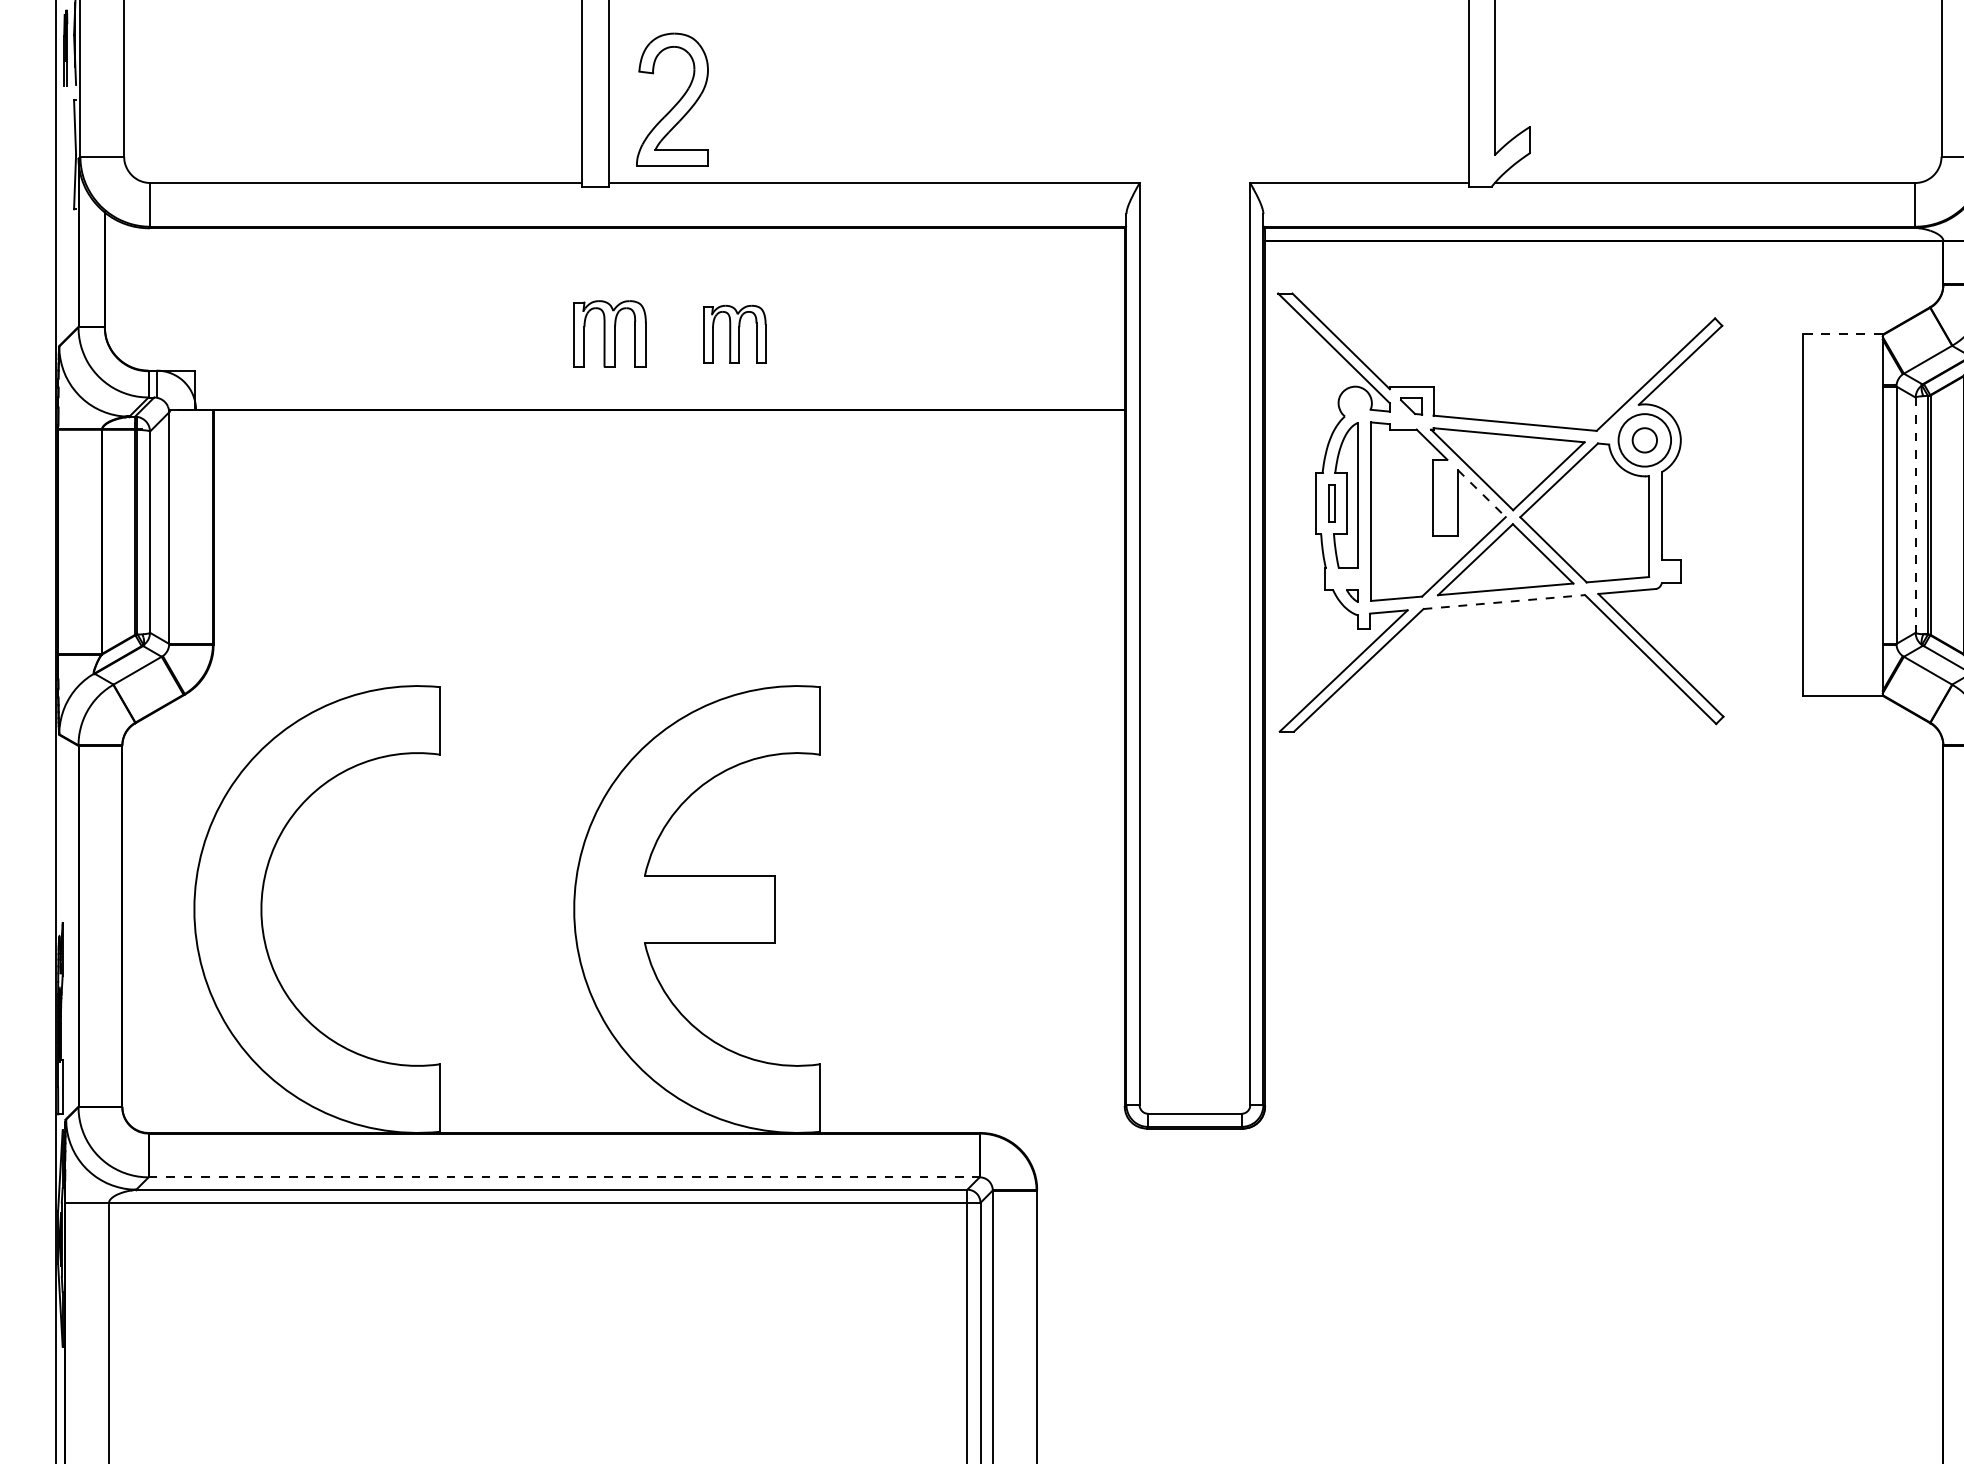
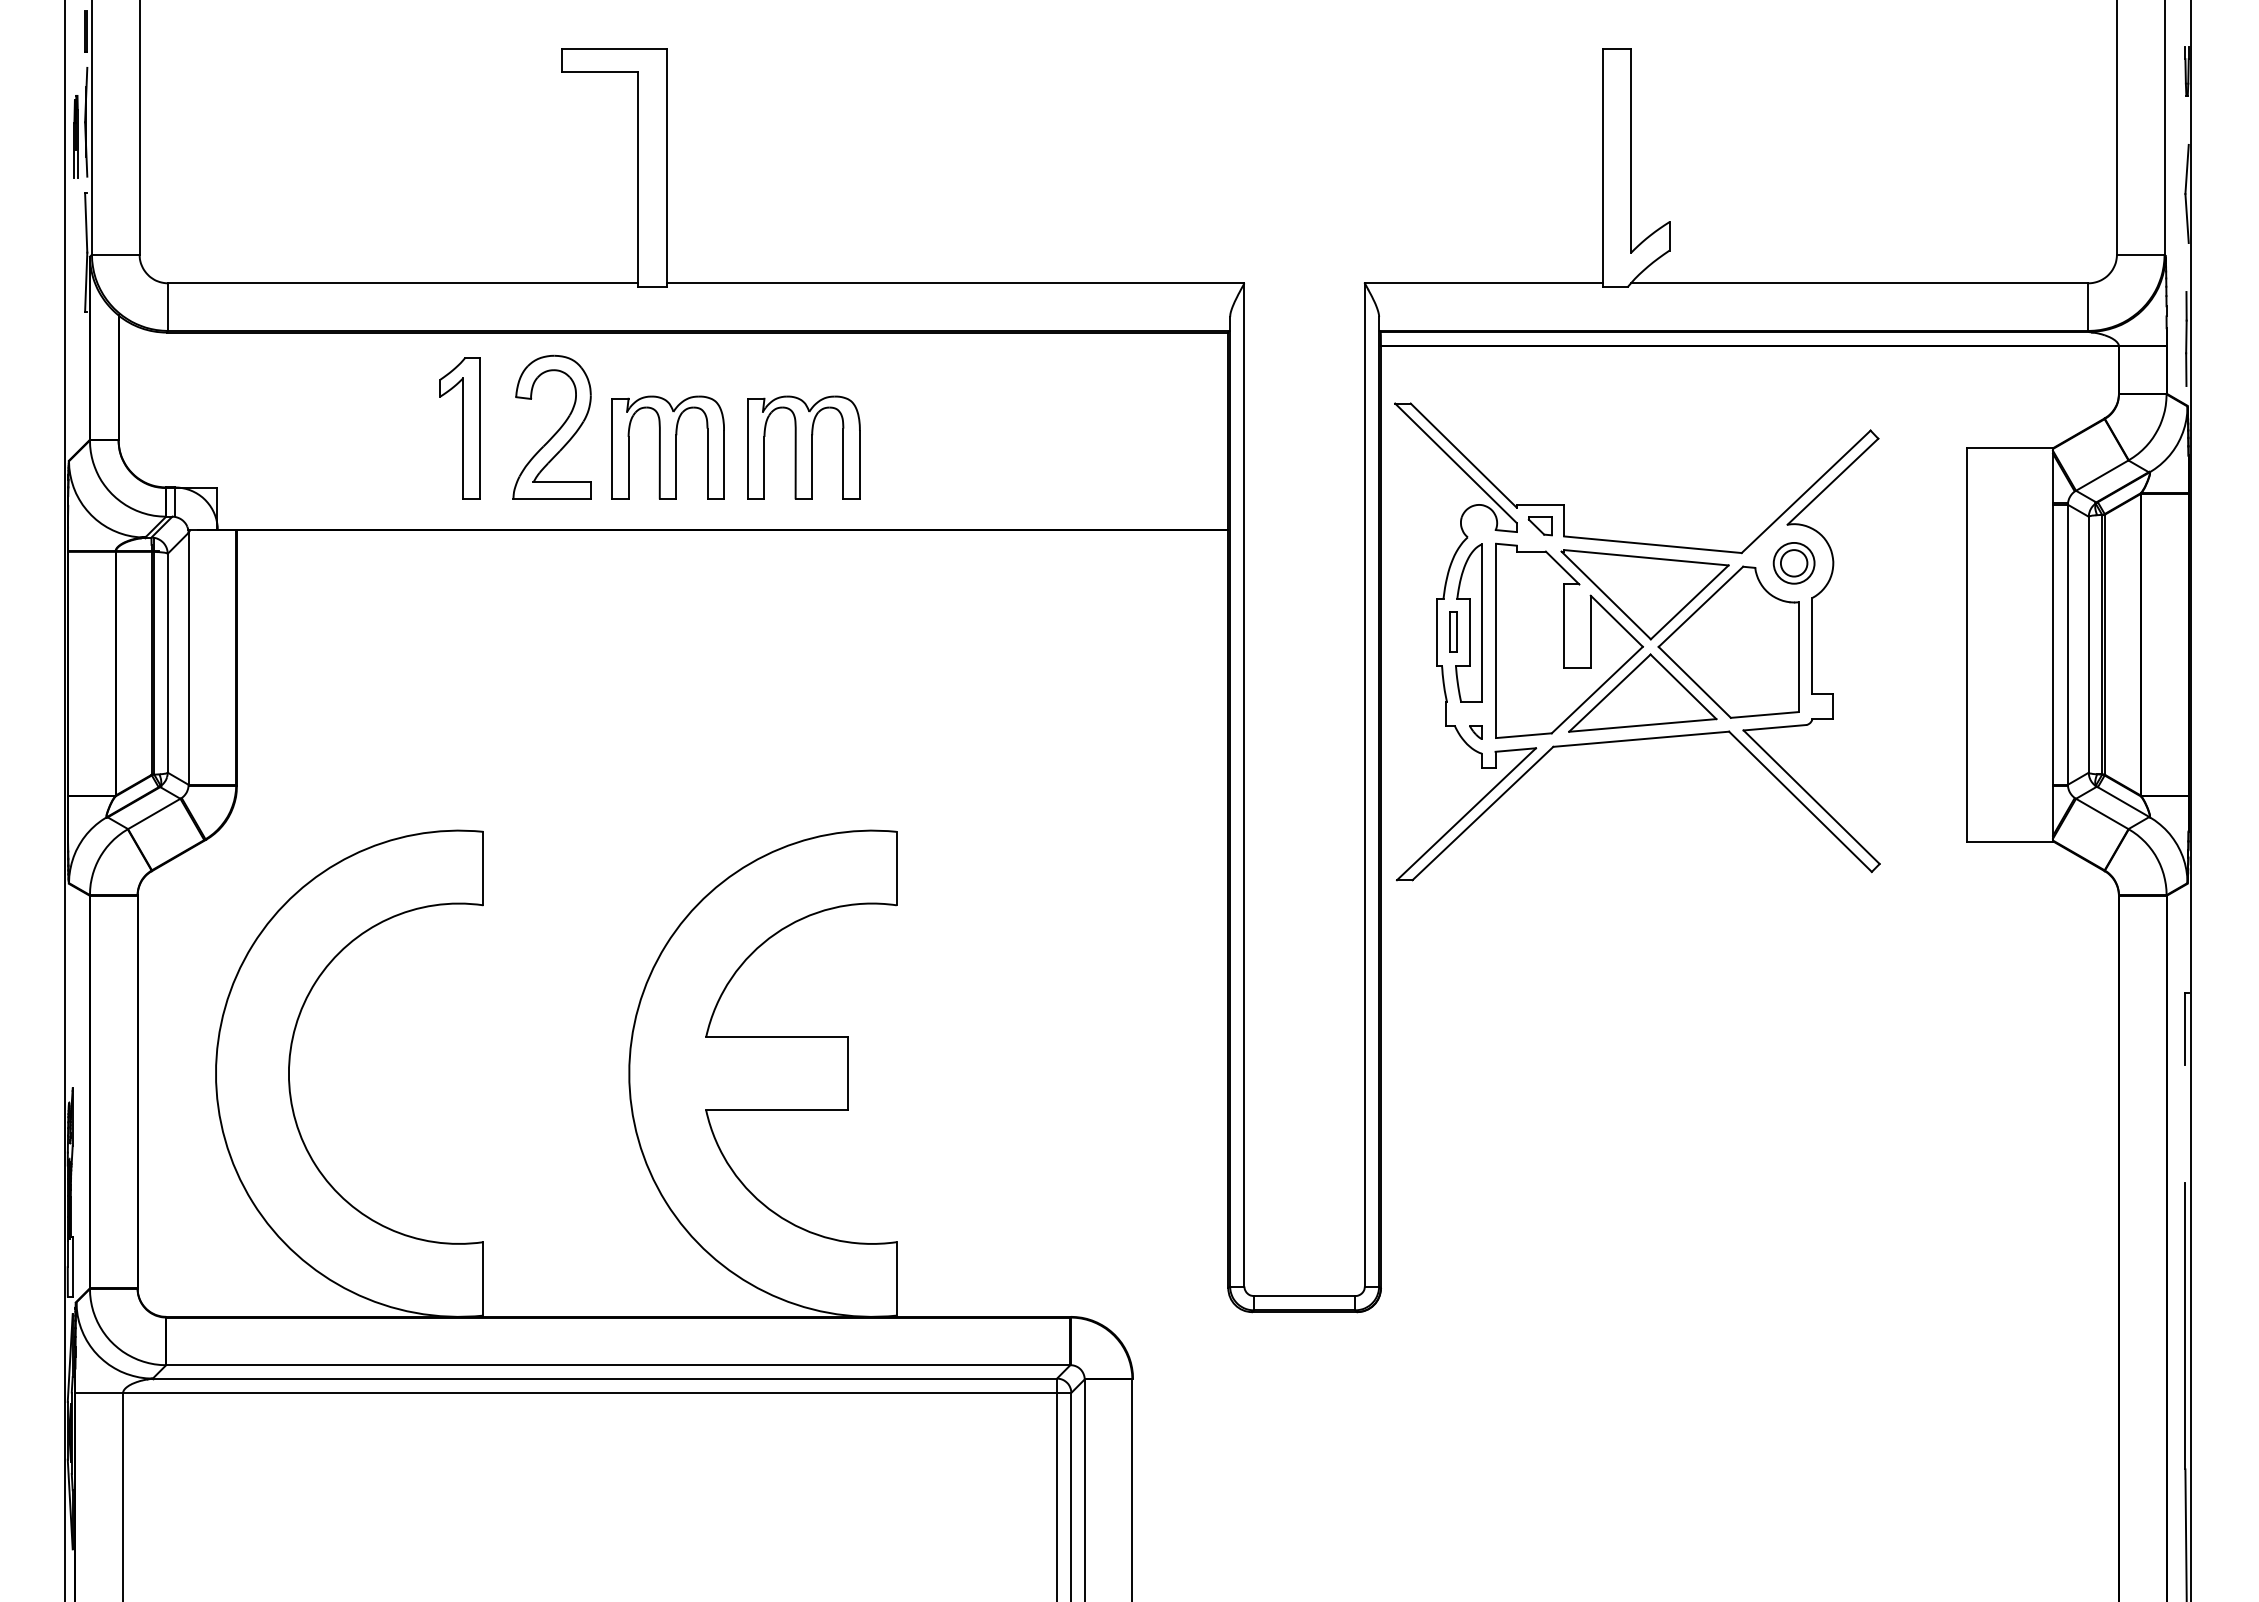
part: (676, 103) -> (556, 431), moved
part: (418, 316) -> (459, 428), added
part: (609, 333) -> (667, 447), size x1.43
part: (734, 333) -> (803, 447), size x1.67
line: (1842, 333) -> (2009, 447), dashed -> solid
circle: (1644, 439) -> (1793, 562), size x0.71
line: (1482, 493) -> (1617, 621), dashed -> solid
line: (1915, 514) -> (2088, 644), dashed -> solid
line: (1504, 602) -> (1641, 739), dashed -> solid
line: (564, 1177) -> (618, 1365), dashed -> solid

